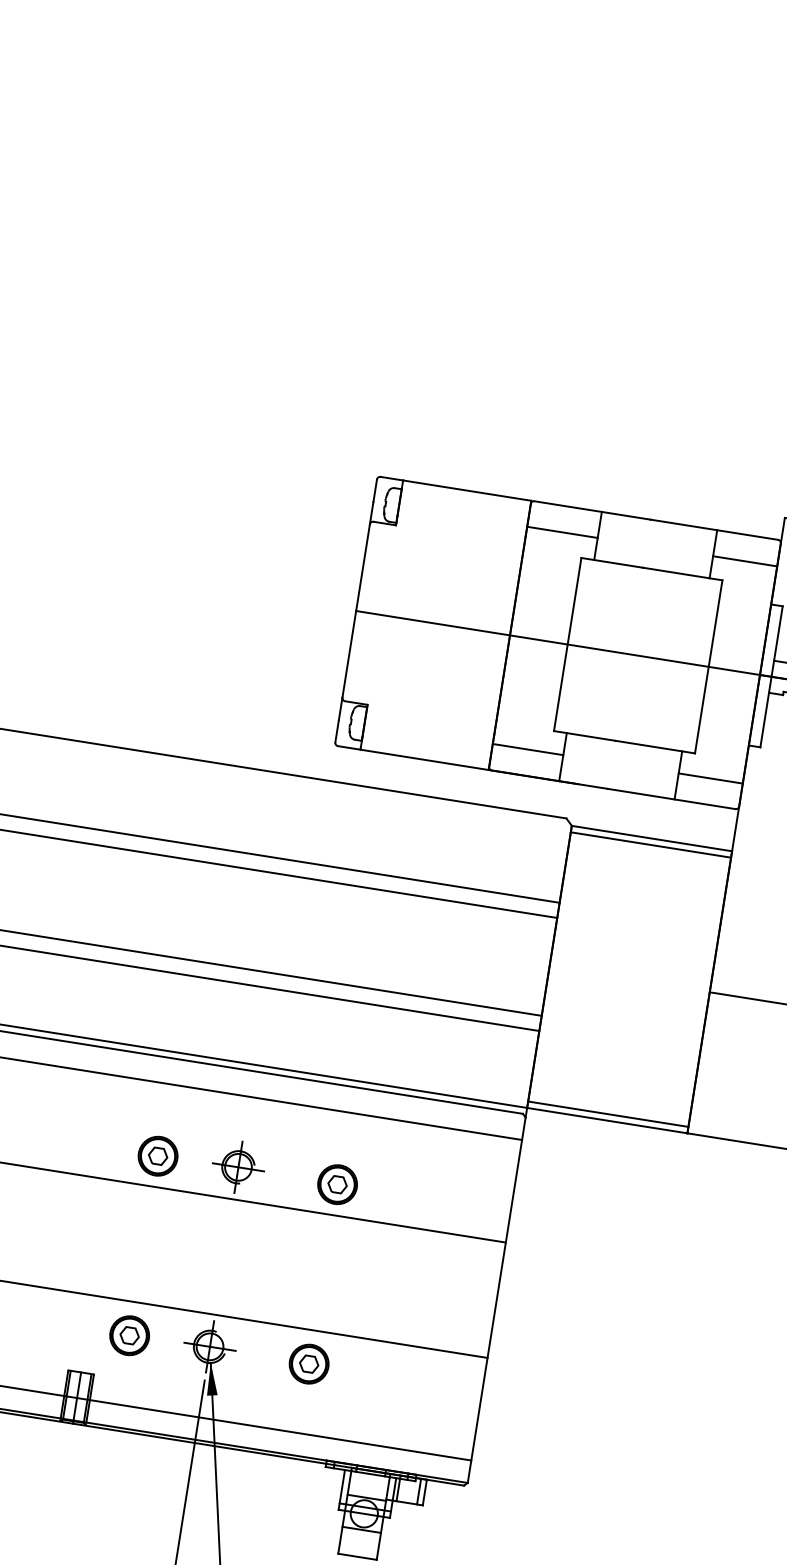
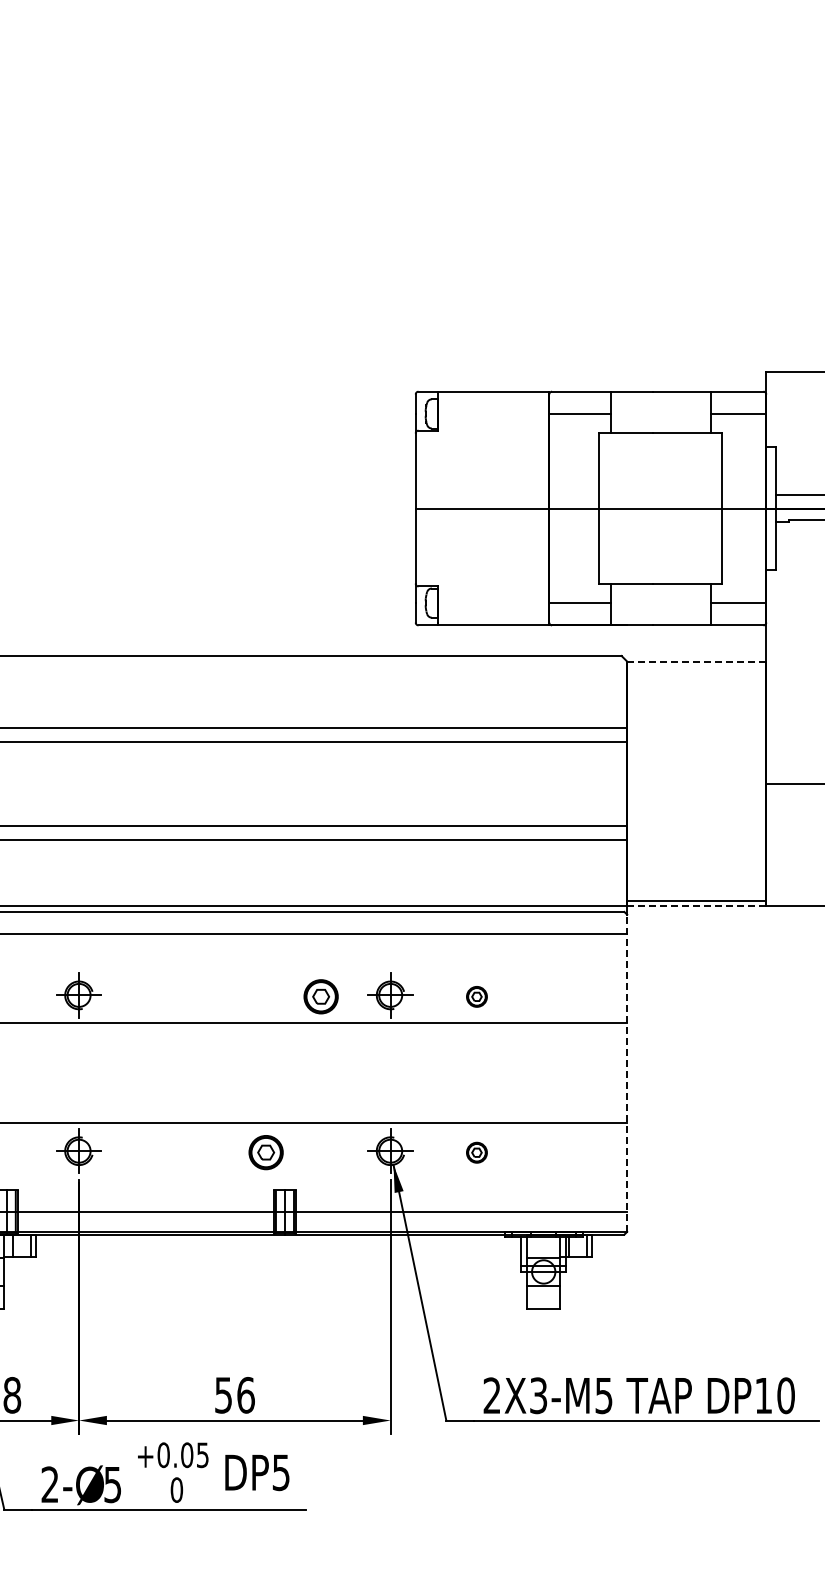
line: (651, 838) -> (696, 661), solid -> dashed
line: (650, 845) -> (696, 667), removed
line: (607, 1120) -> (696, 906), solid -> dashed
part: (337, 1184) -> (476, 996), size x0.6
line: (497, 1300) -> (627, 1073), solid -> dashed
part: (128, 1335) -> (265, 1152), moved
part: (308, 1363) -> (476, 1152), size x0.6

